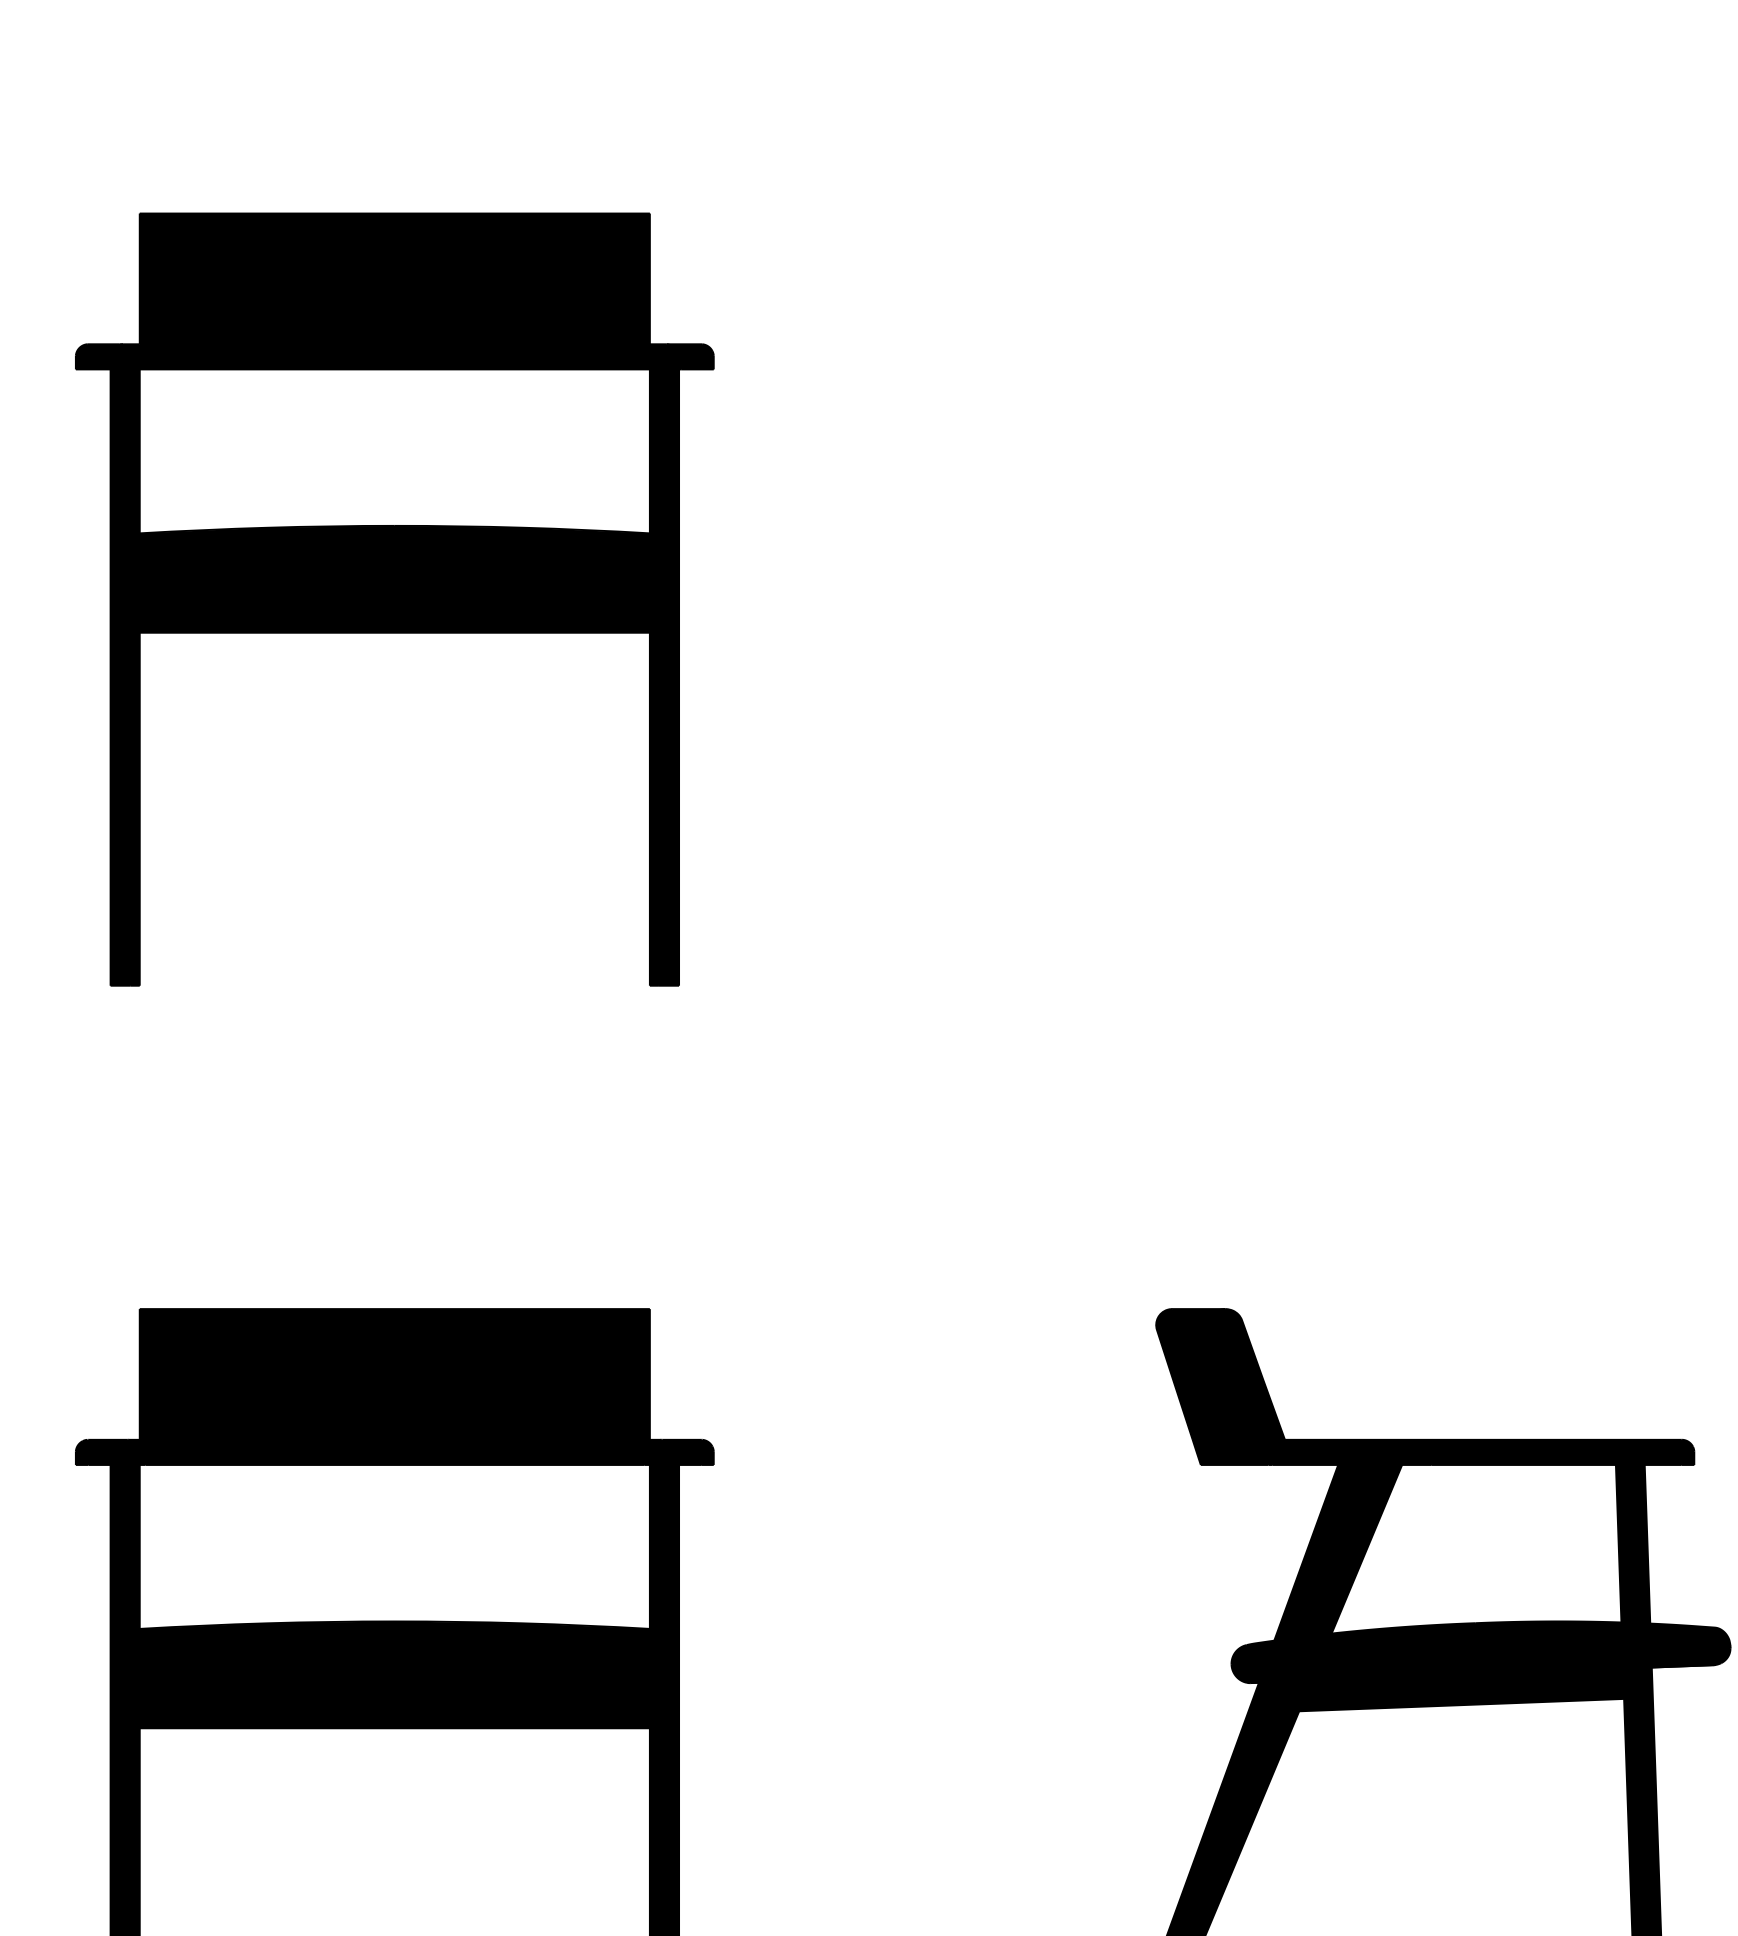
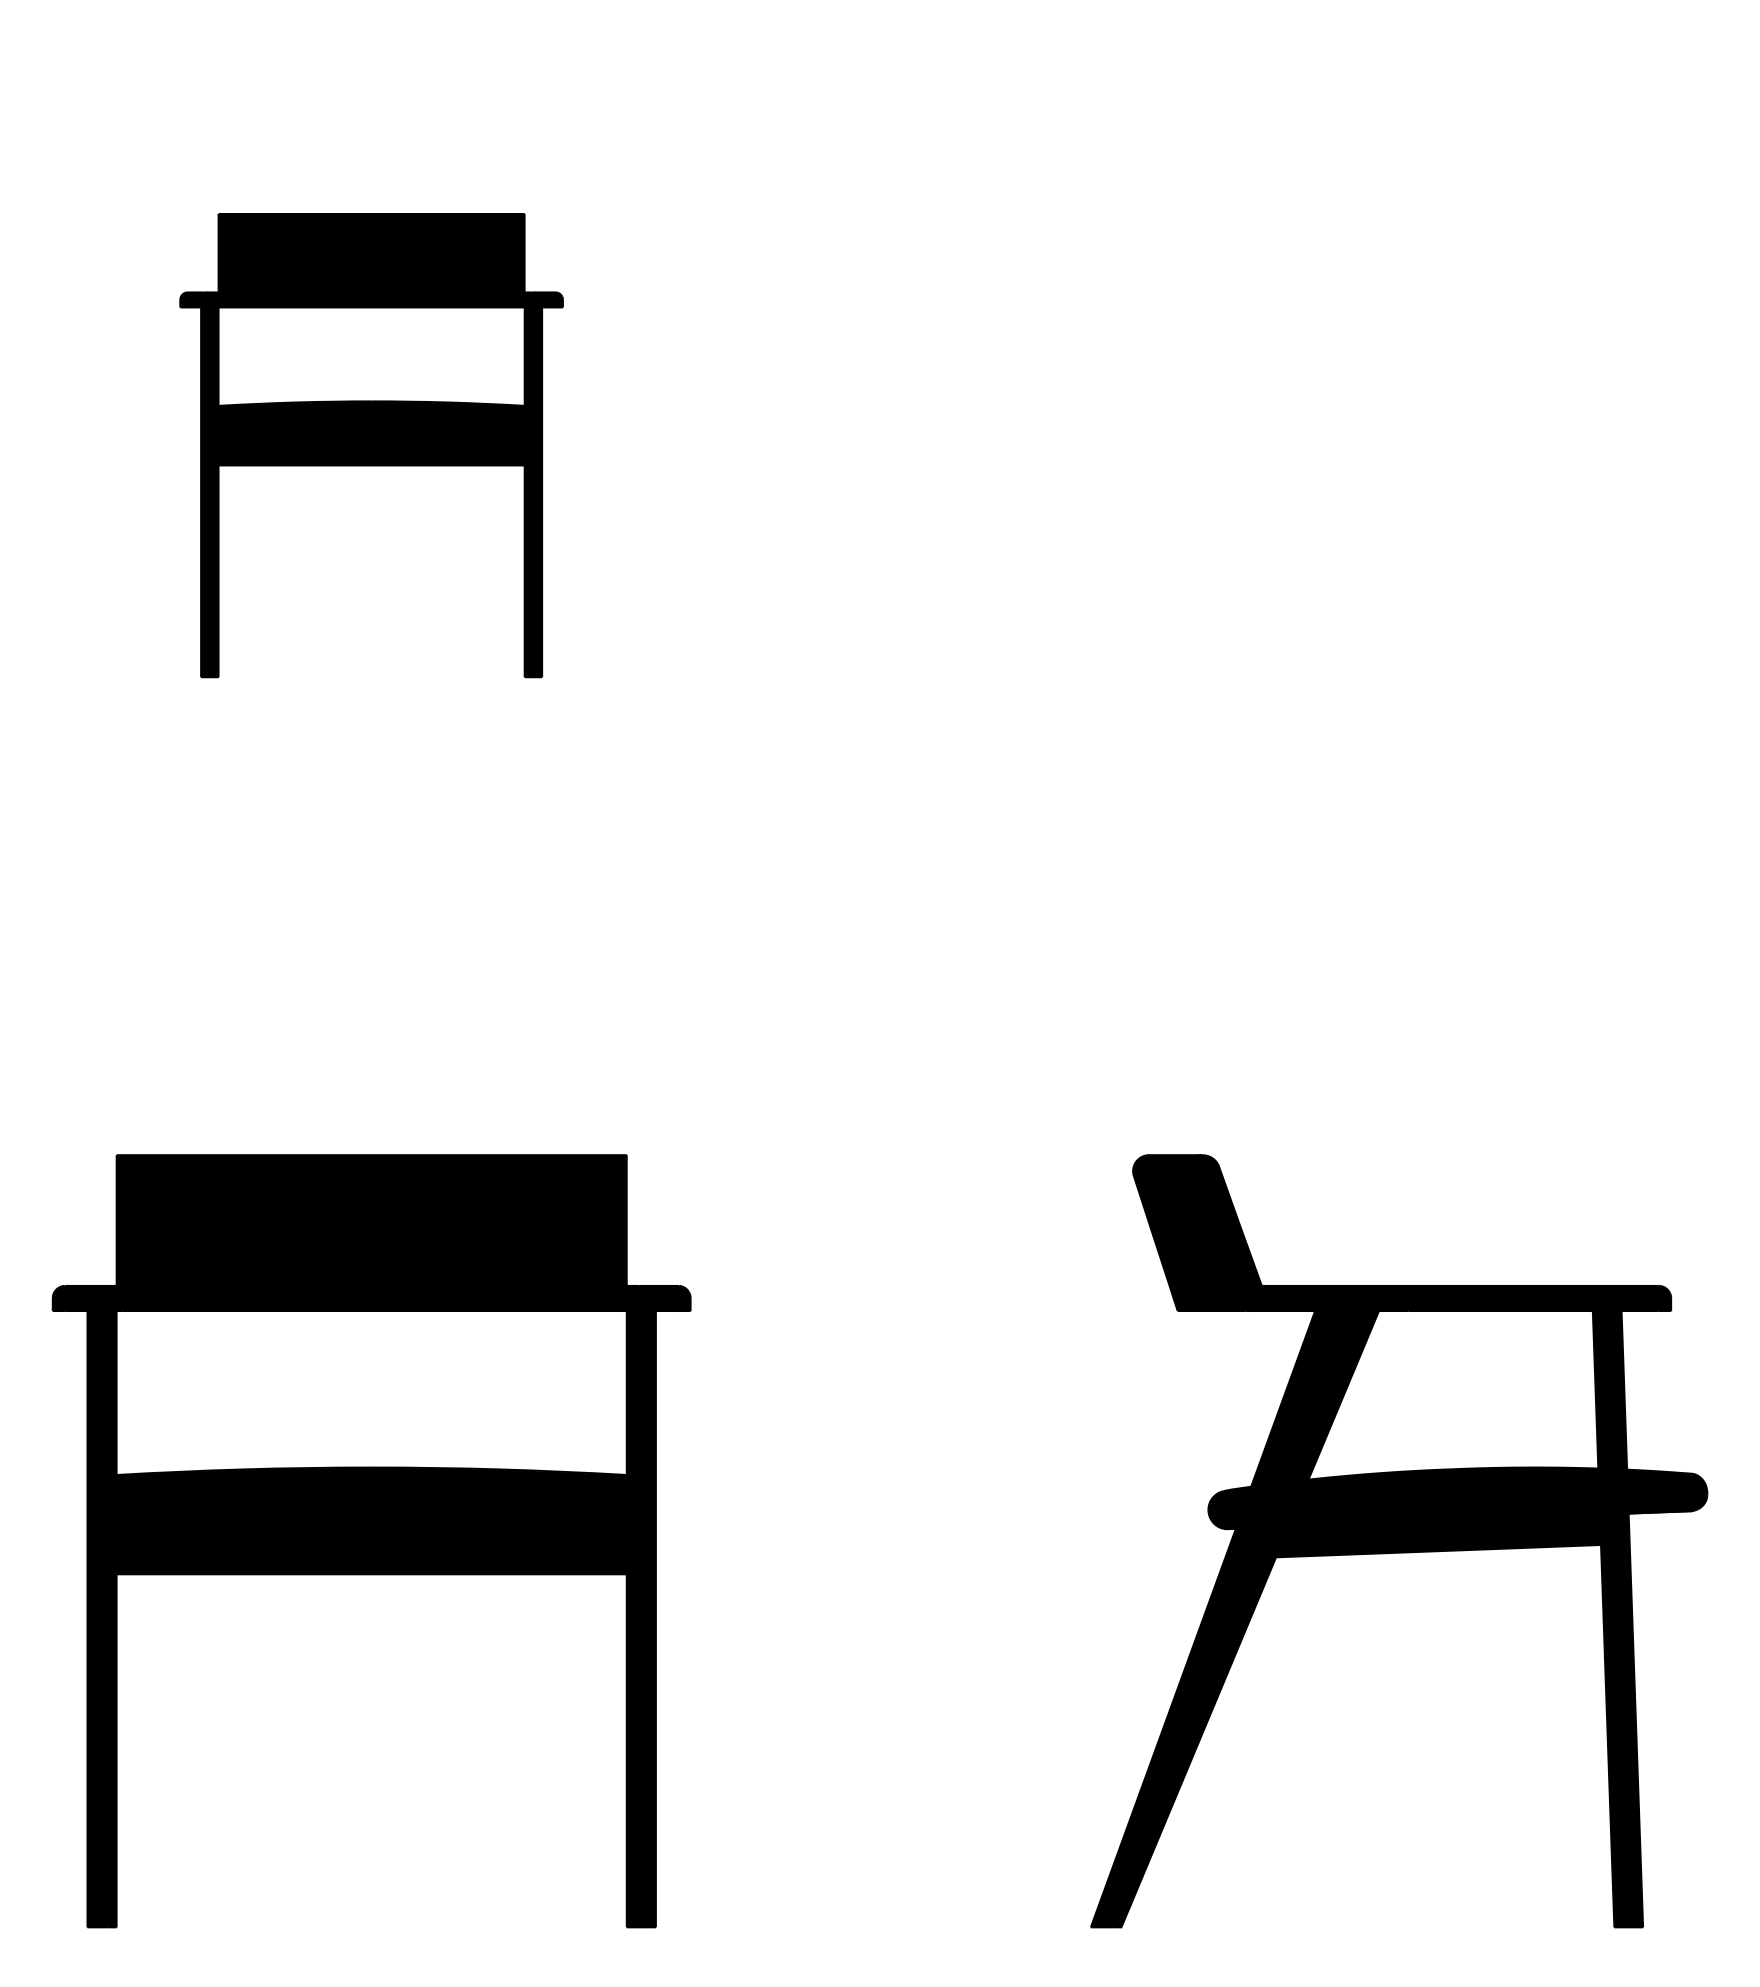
part: (394, 599) -> (371, 445), size x0.6

